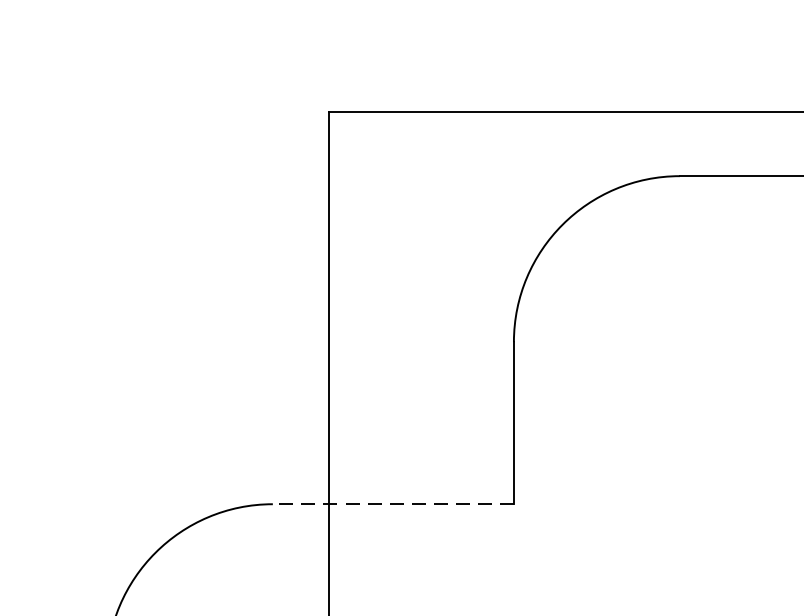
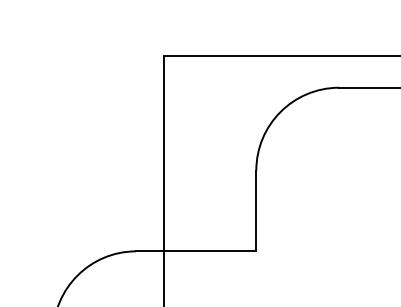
line: (391, 504) -> (195, 251), dashed -> solid

